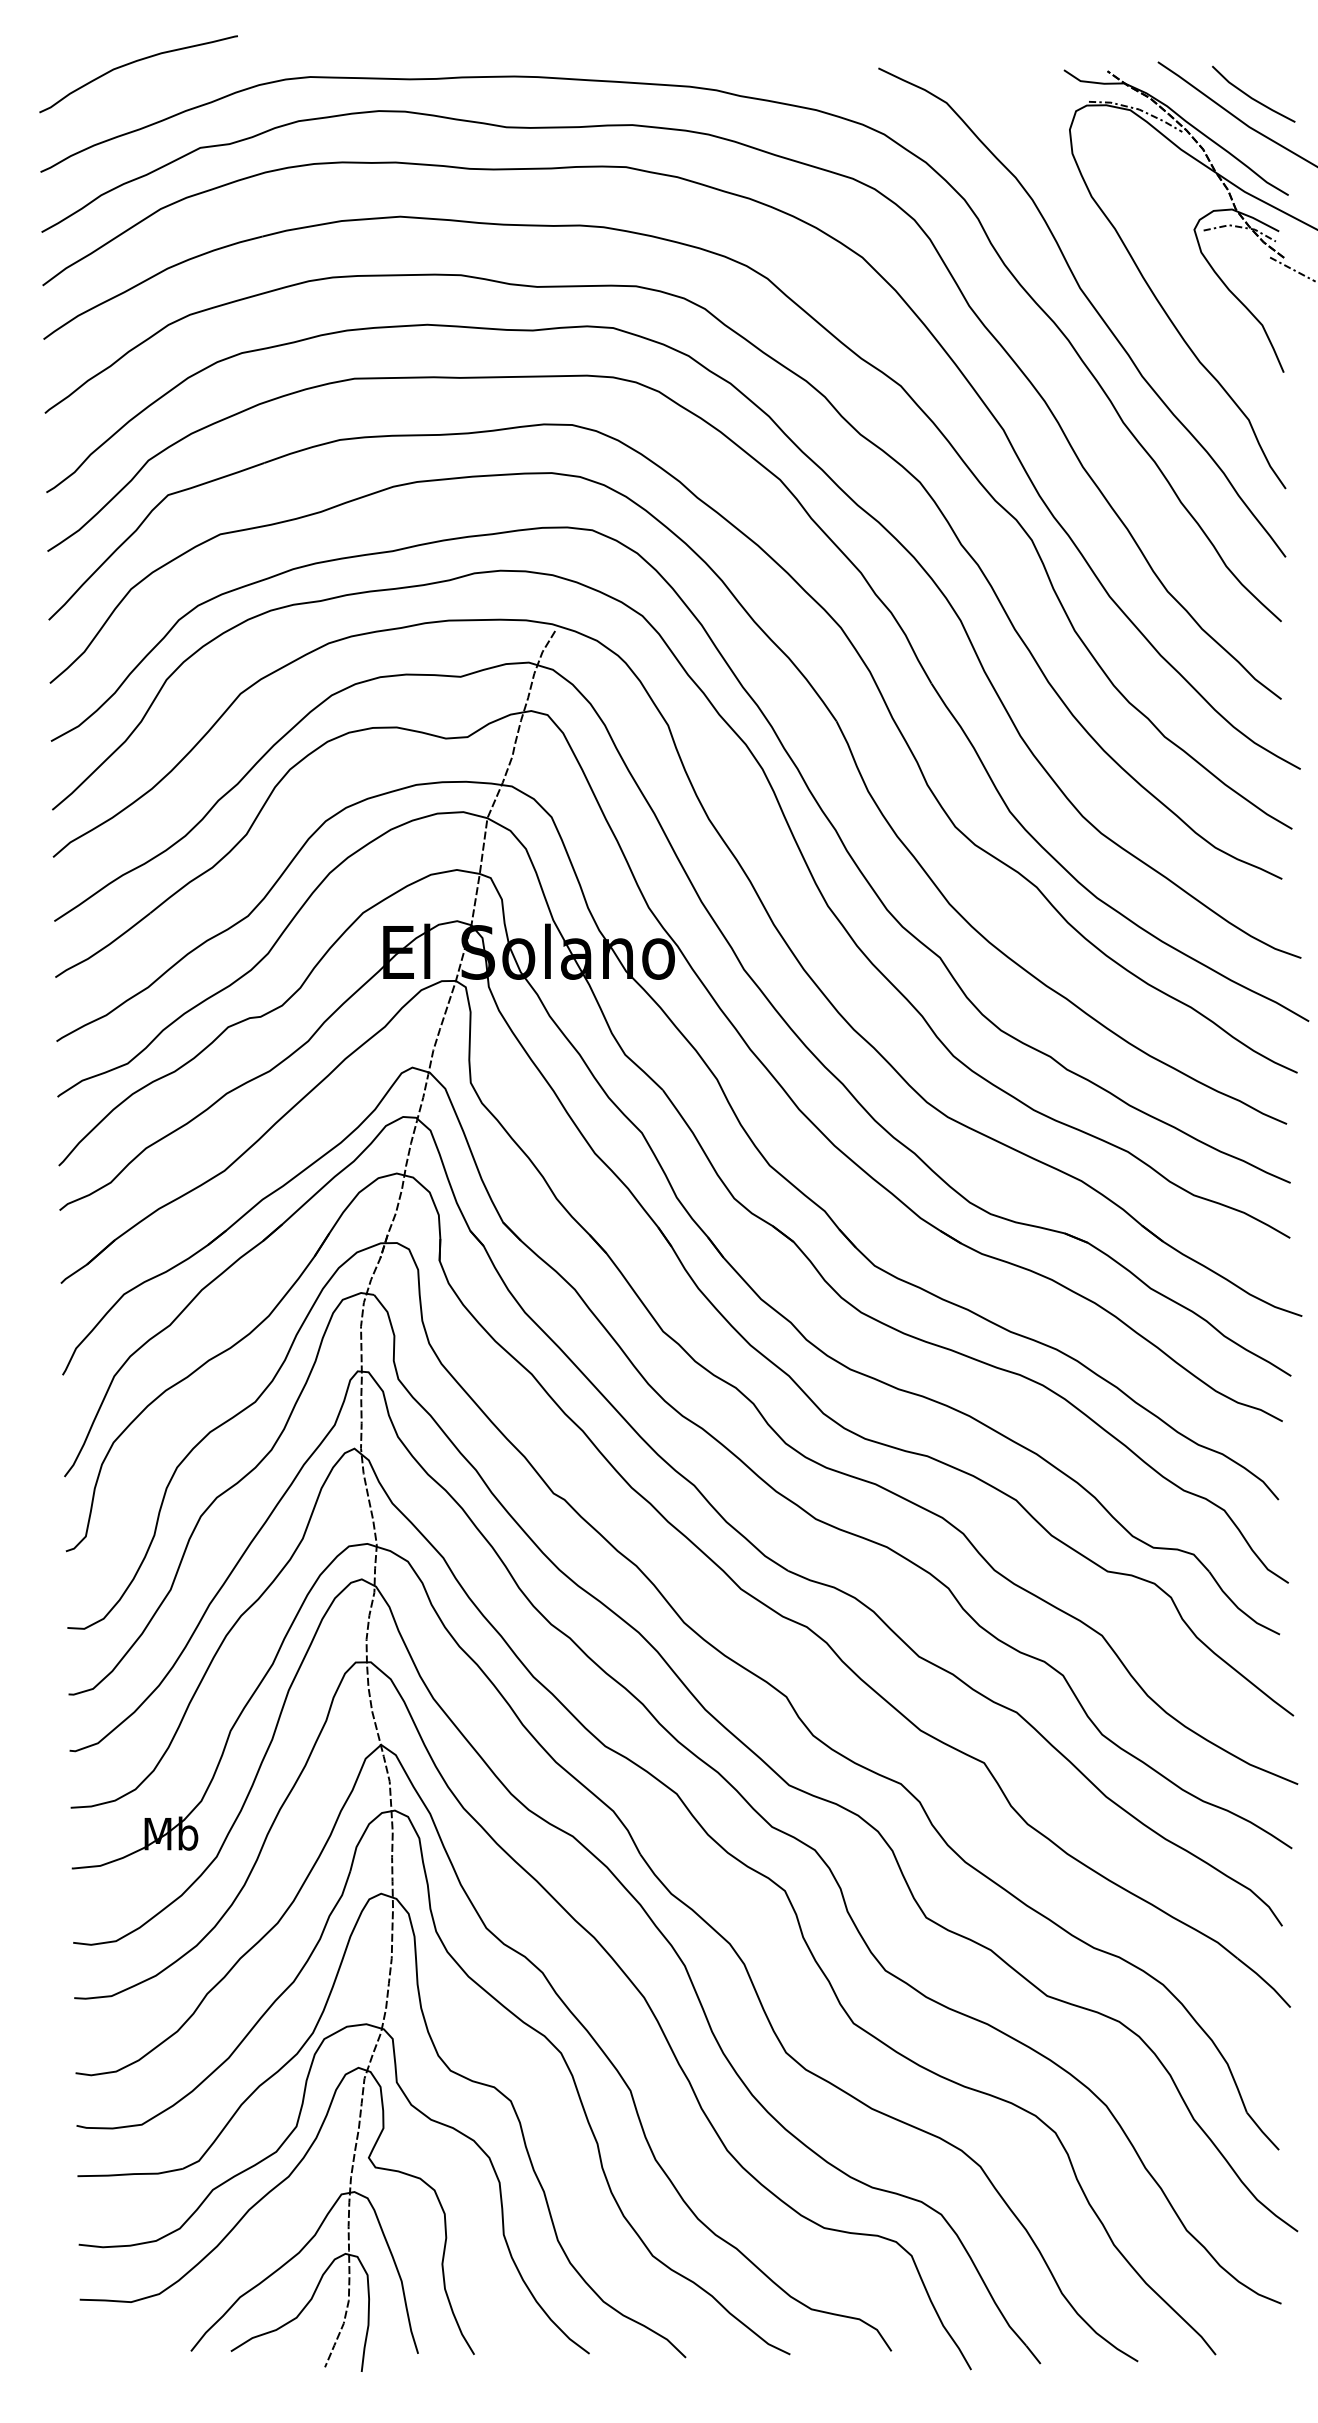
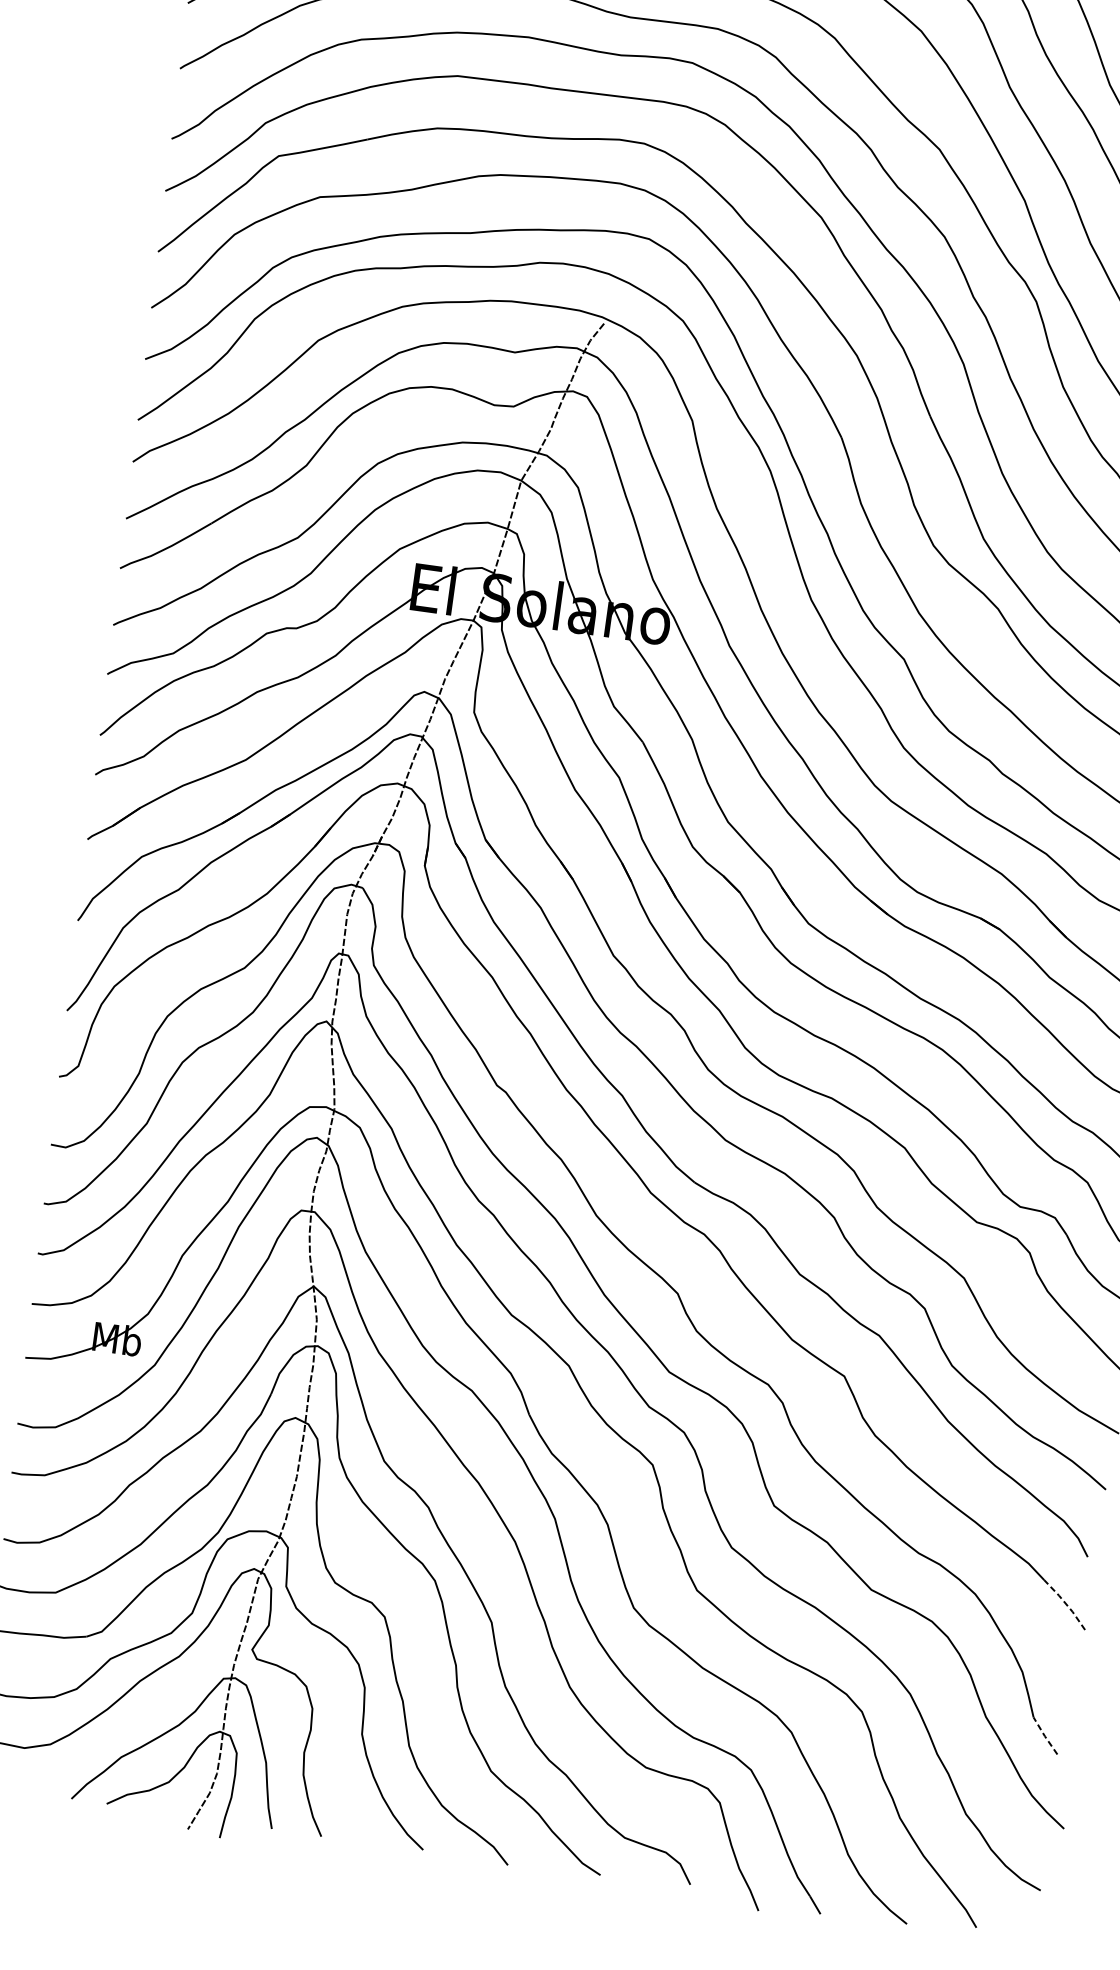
line: (1265, 1981) -> (1066, 1603), solid -> dashed
line: (1262, 2131) -> (1045, 1736), solid -> dashed

